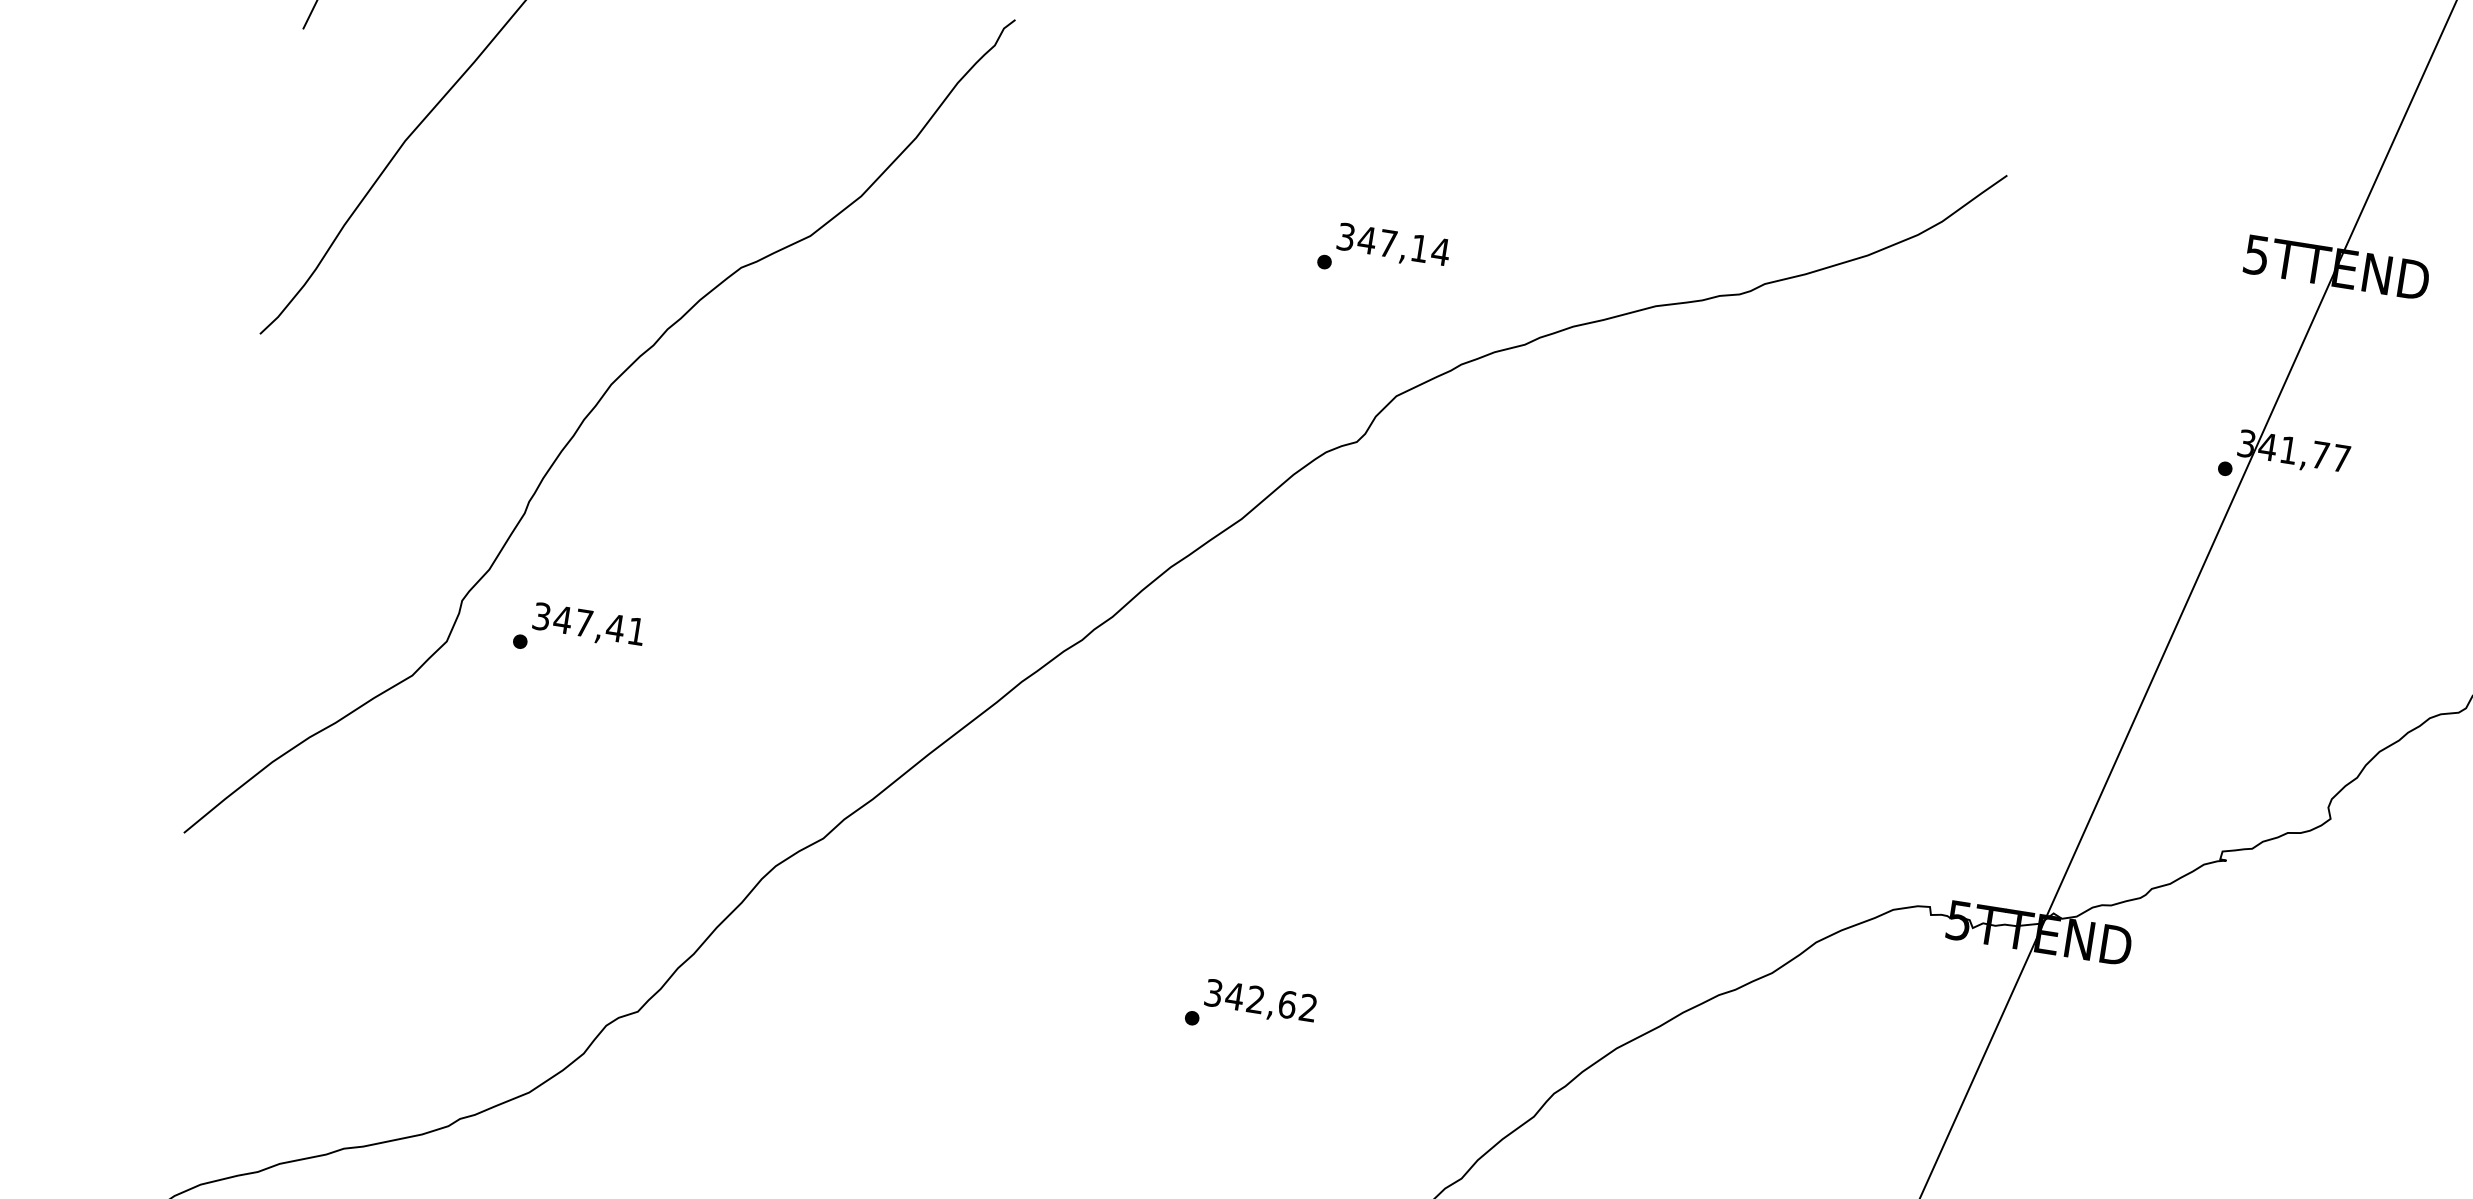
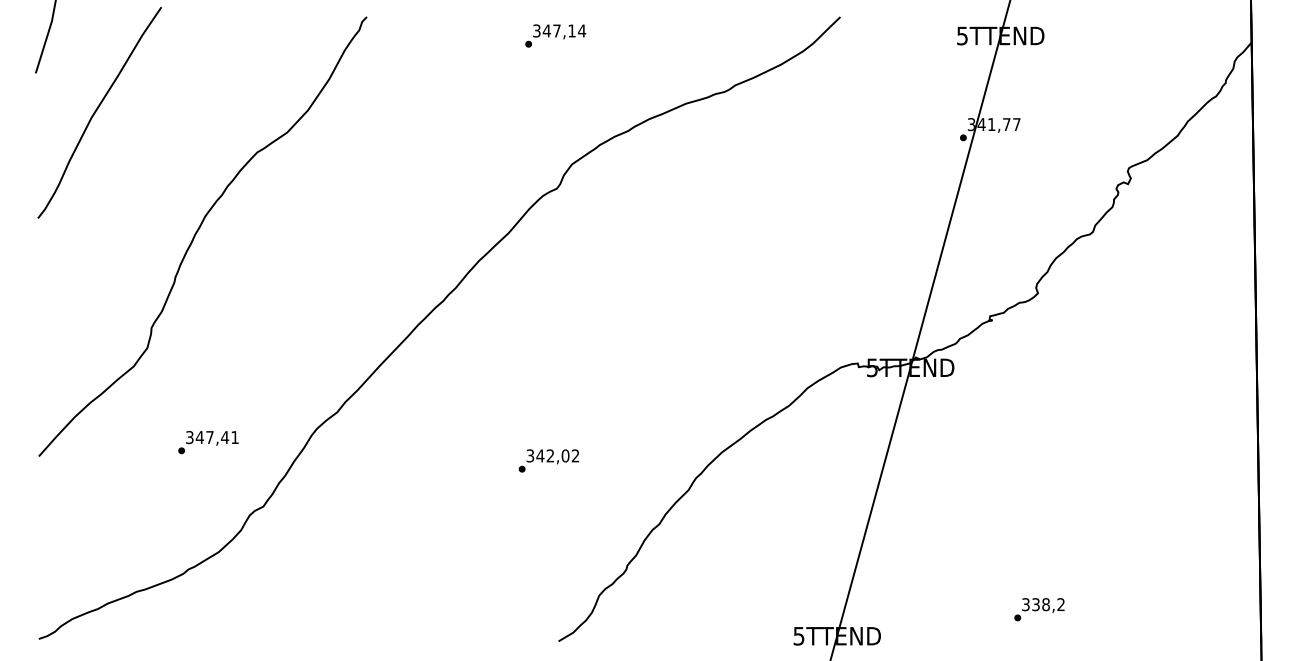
text: (1383, 252) -> (555, 35), moved
text: (579, 633) -> (208, 442), moved
text: (1287, 1003) -> (565, 455), 342,62 -> 342,02

